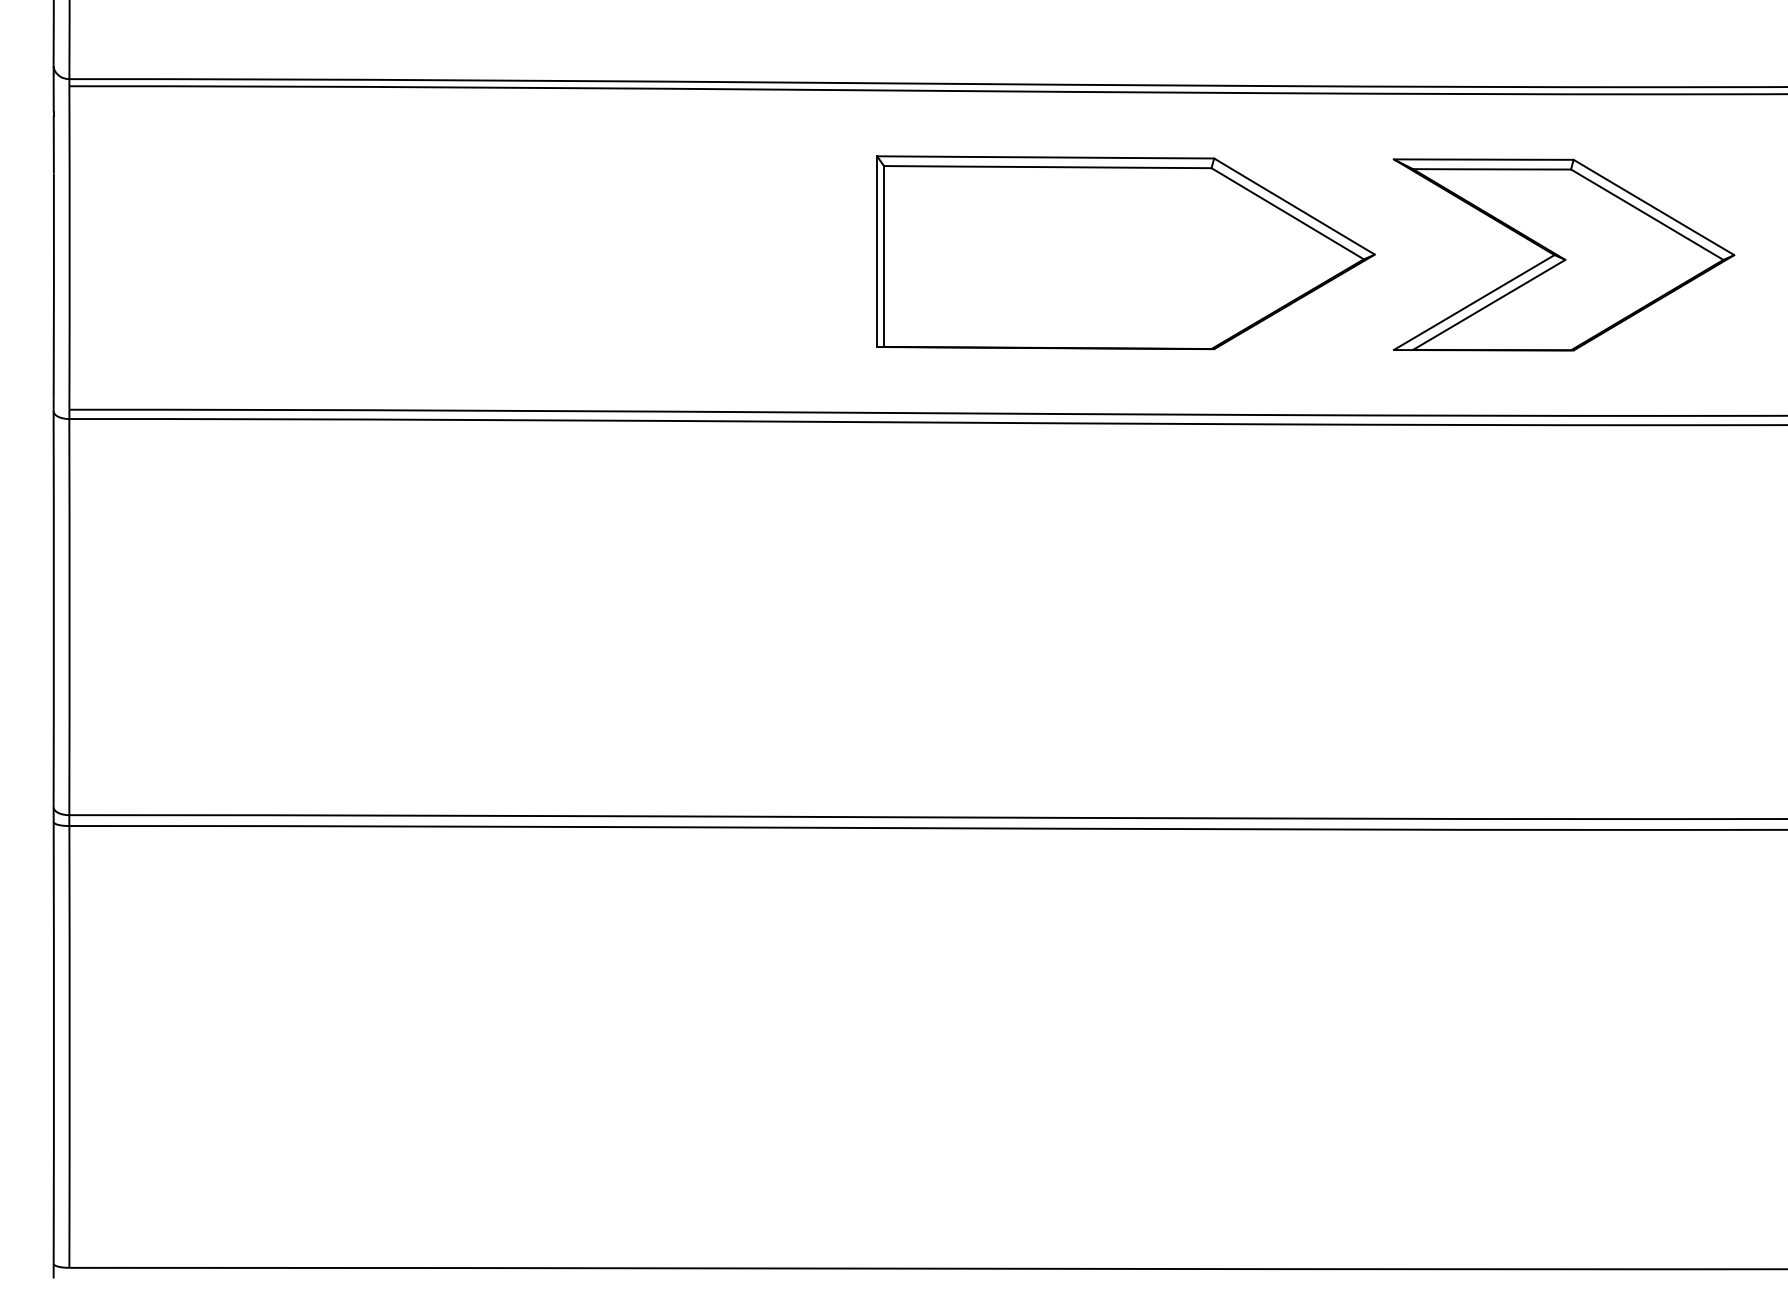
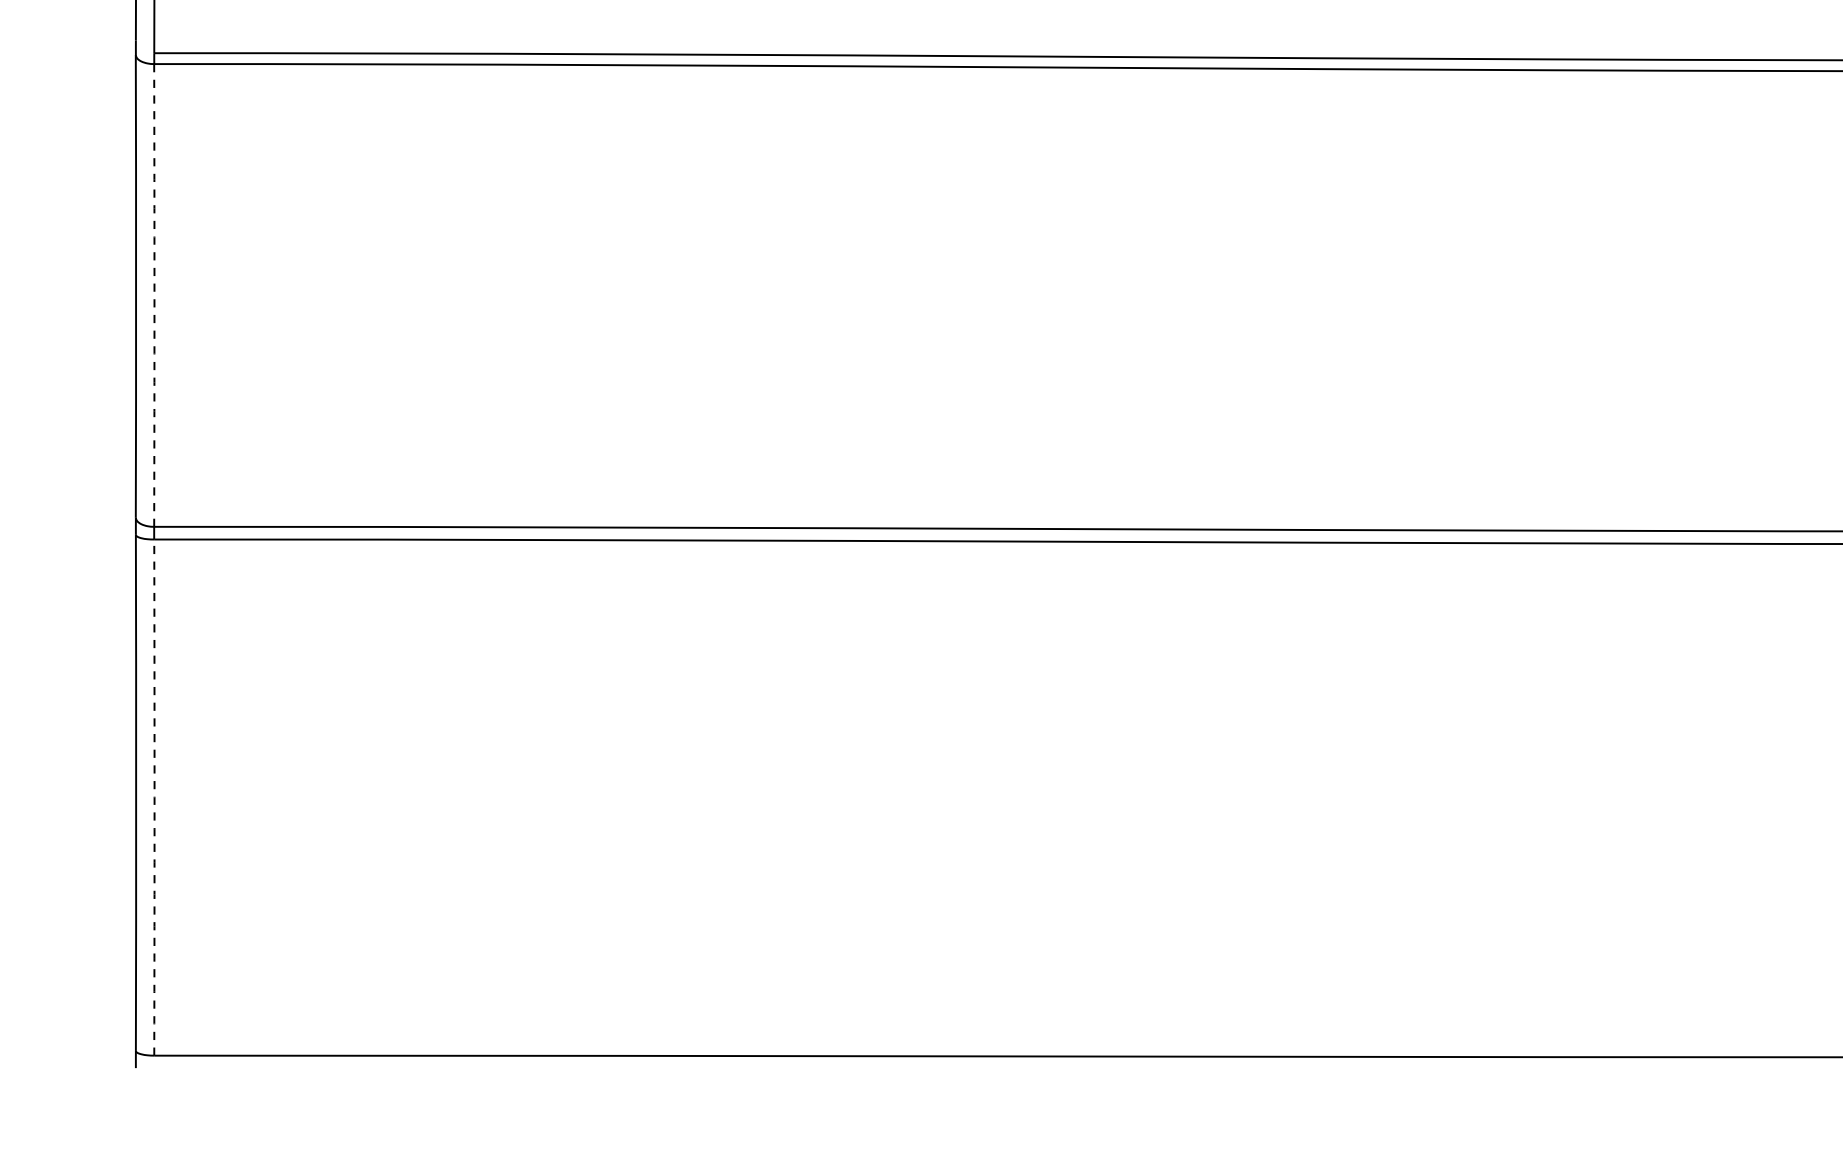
arc: (69, 617) -> (154, 295), solid -> dashed
arc: (69, 1046) -> (154, 797), solid -> dashed

